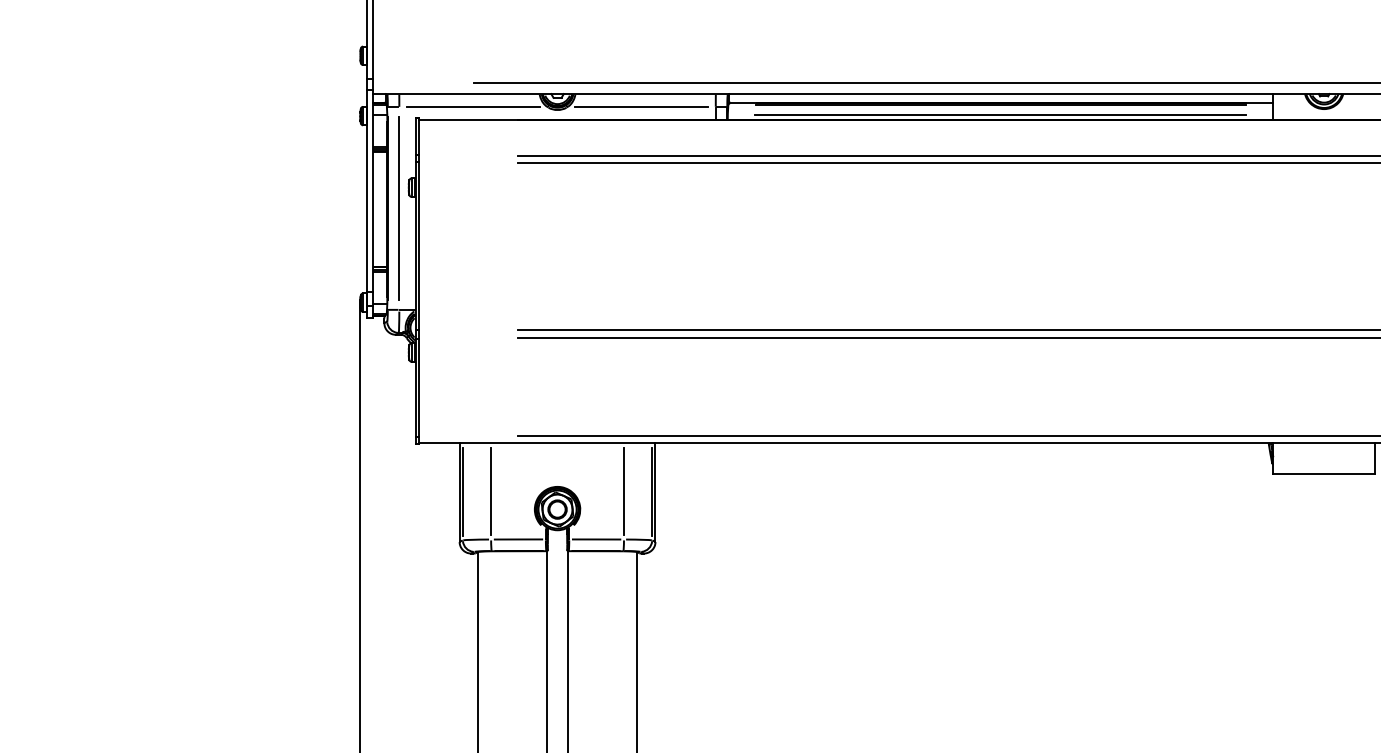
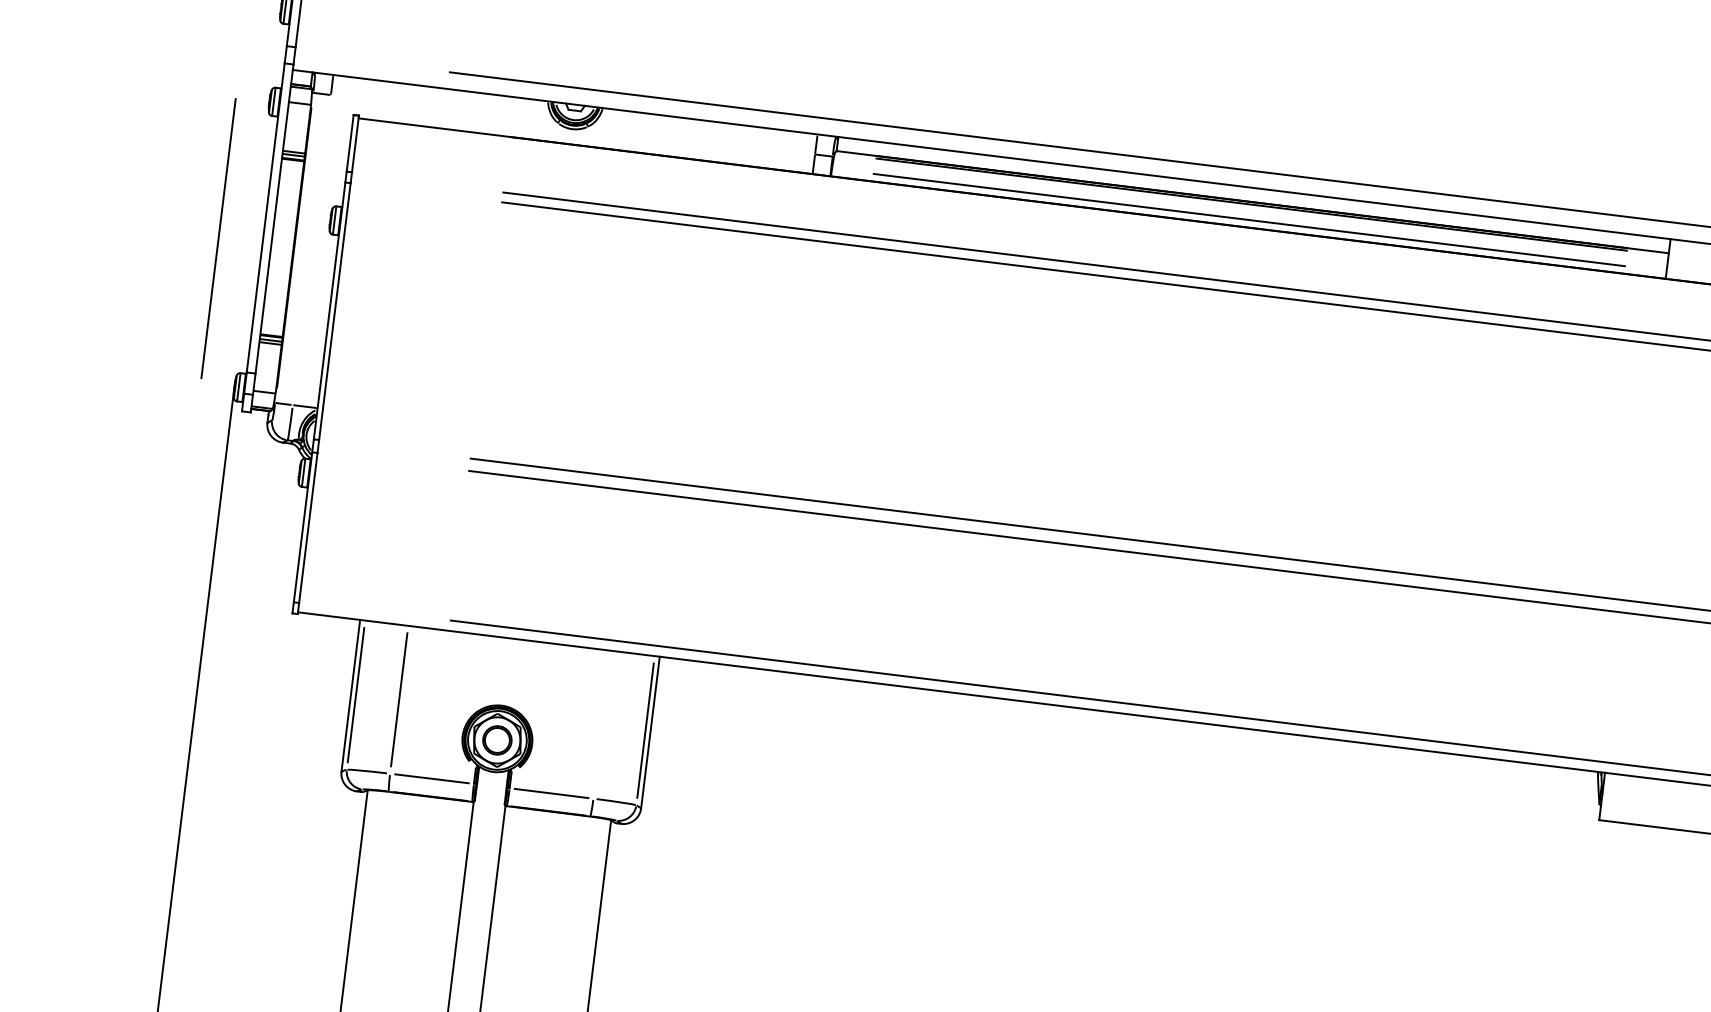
line: (473, 107) -> (444, 109), removed
line: (641, 107) -> (701, 141), removed
line: (398, 208) -> (217, 238), moved
line: (624, 490) -> (603, 723), removed

